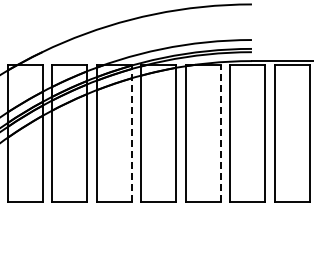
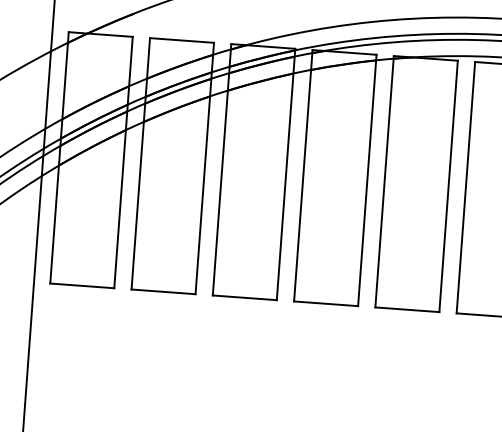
line: (131, 133) -> (285, 174), dashed -> solid
line: (220, 133) -> (448, 186), dashed -> solid

